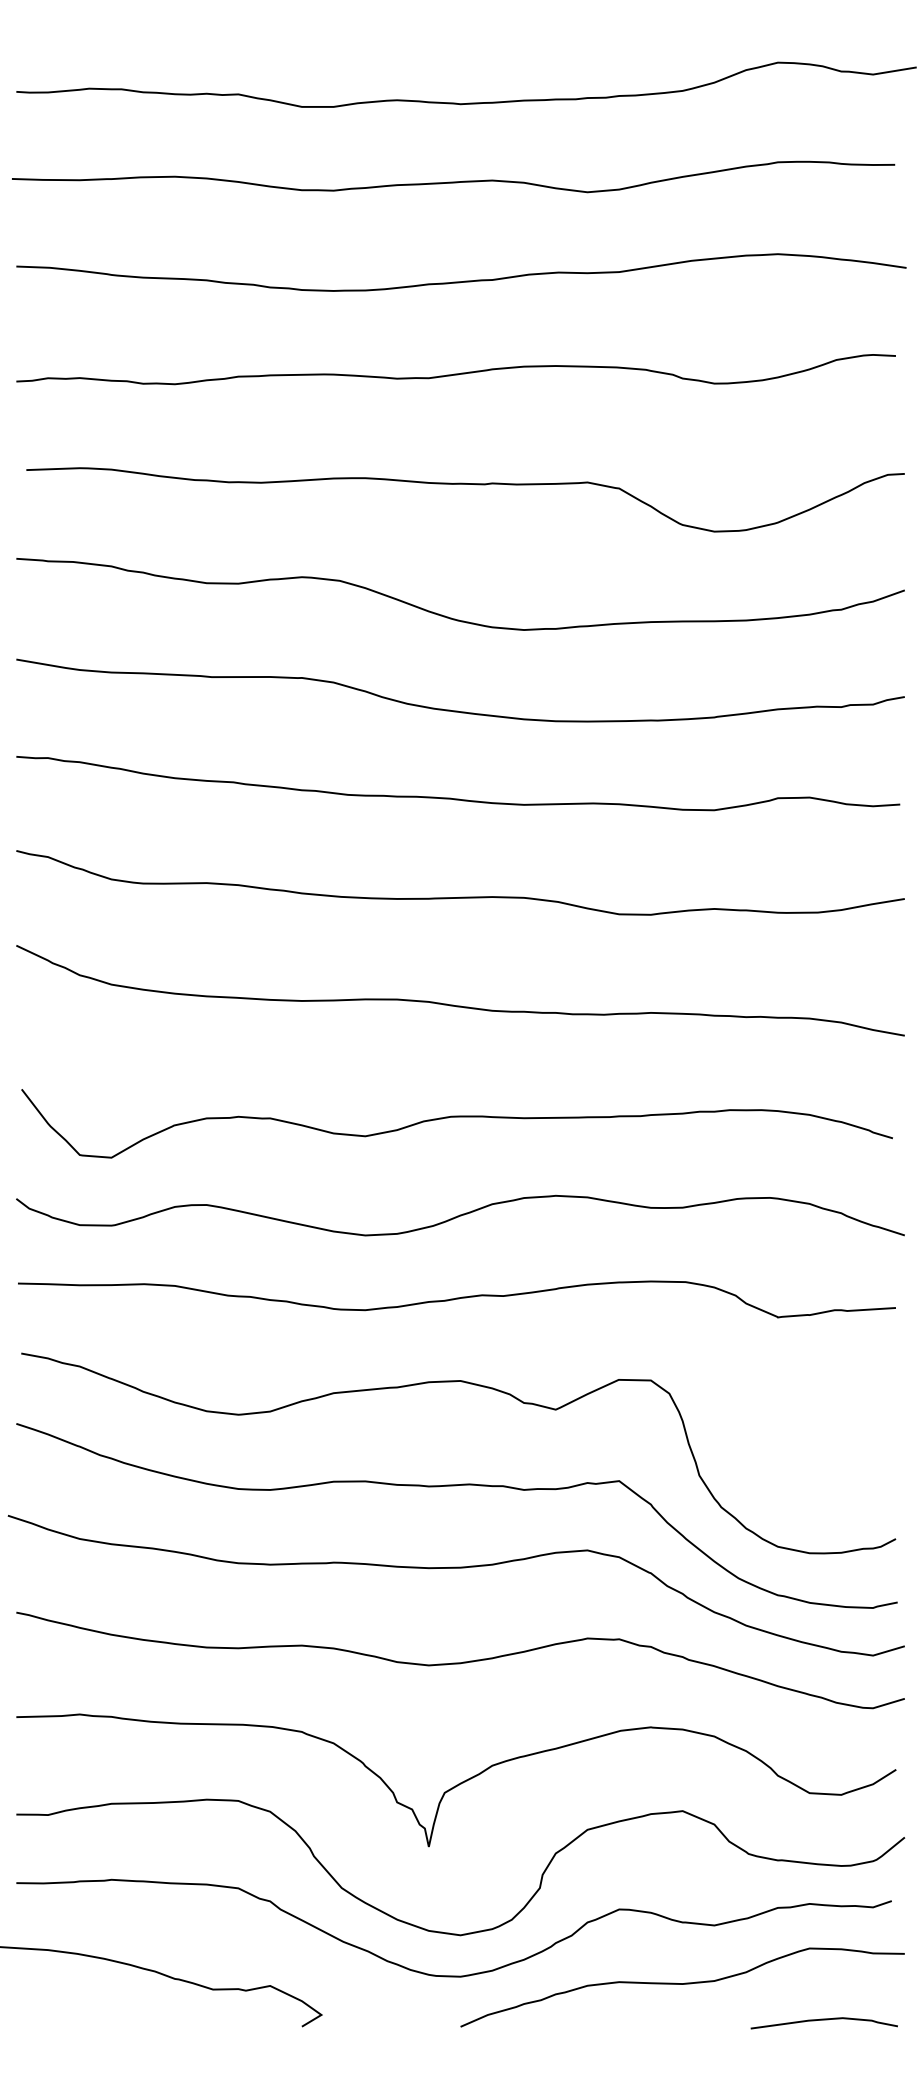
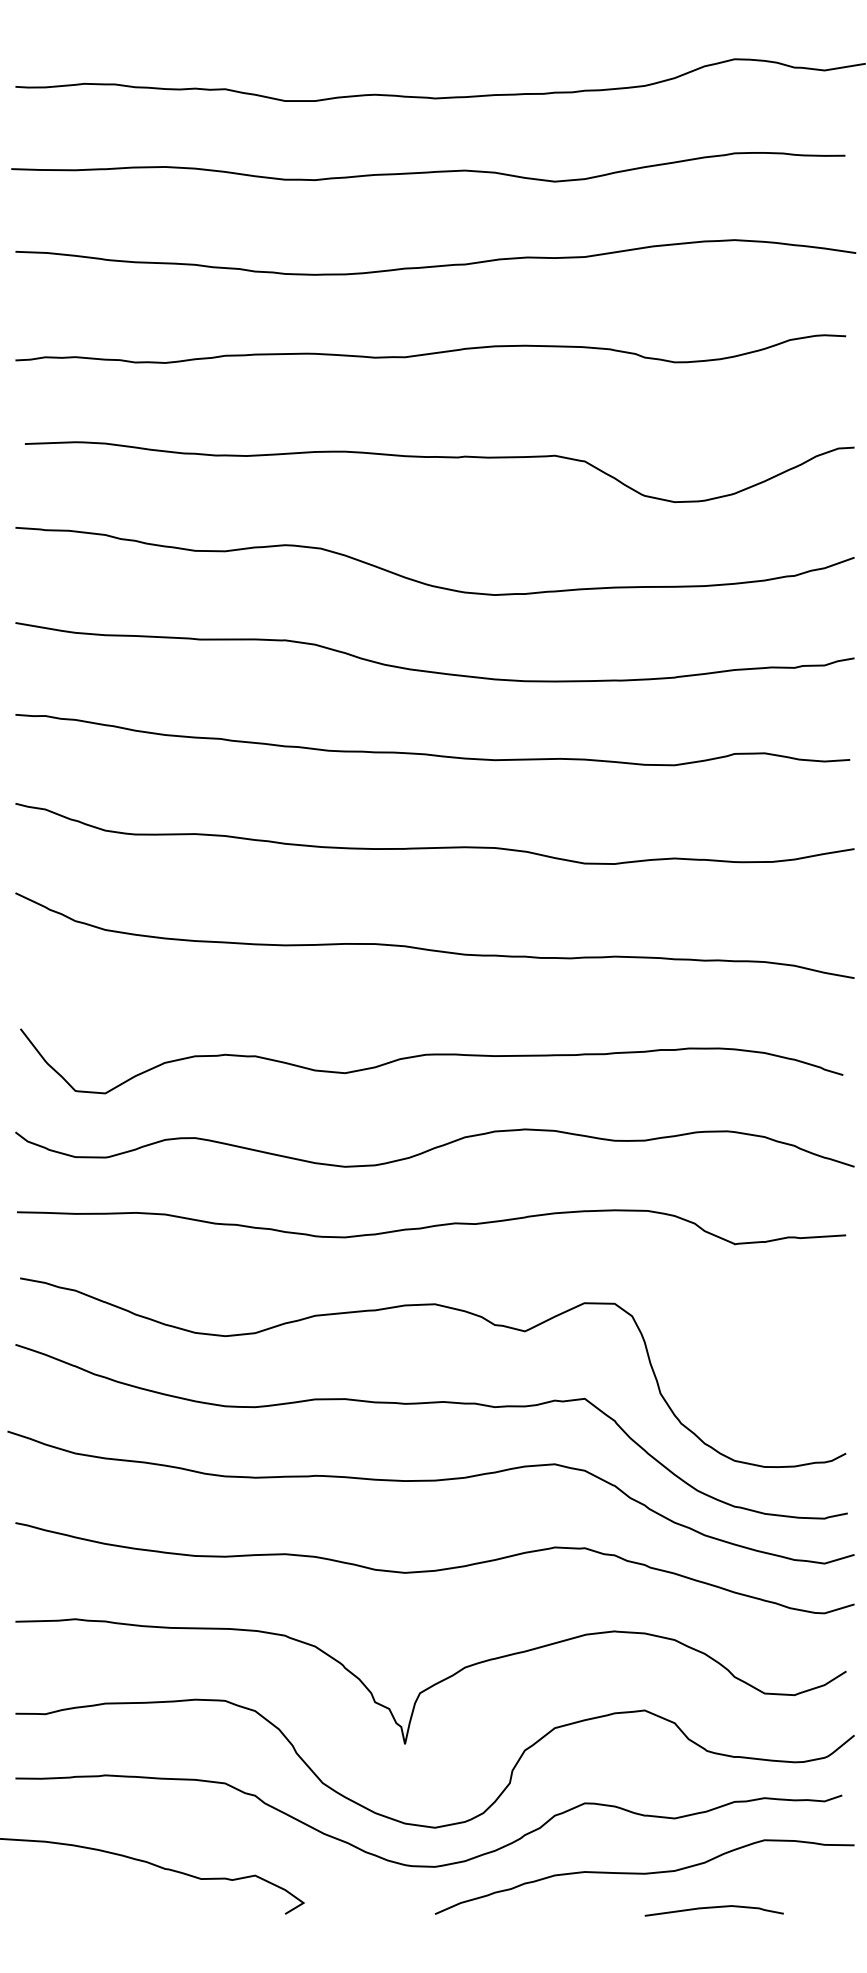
curve: (823, 2020) -> (713, 1908), moved

